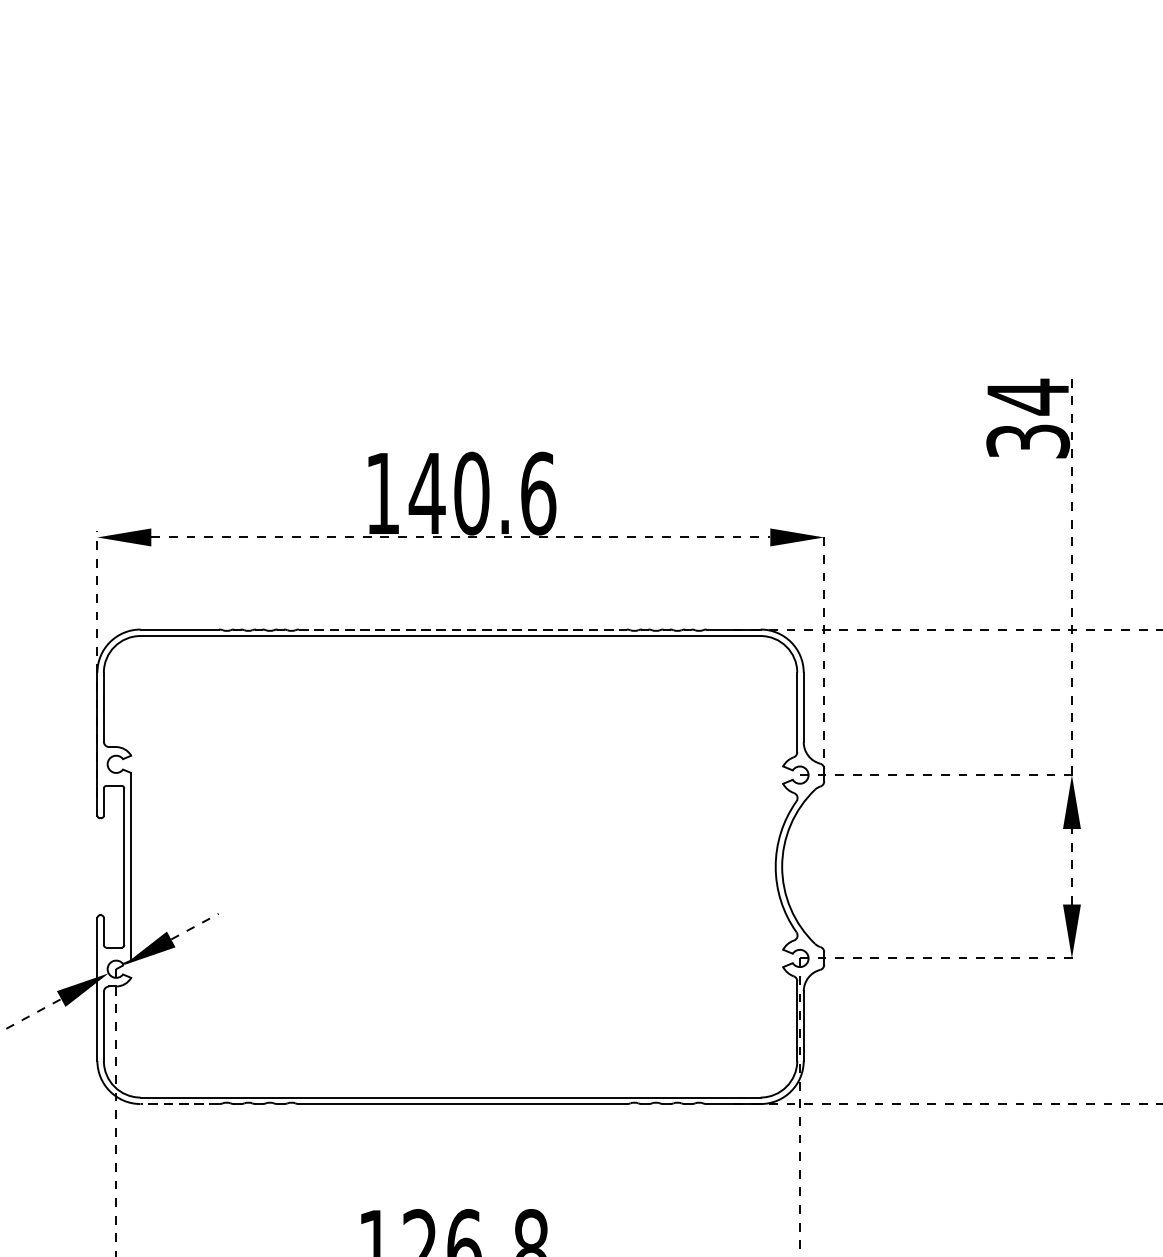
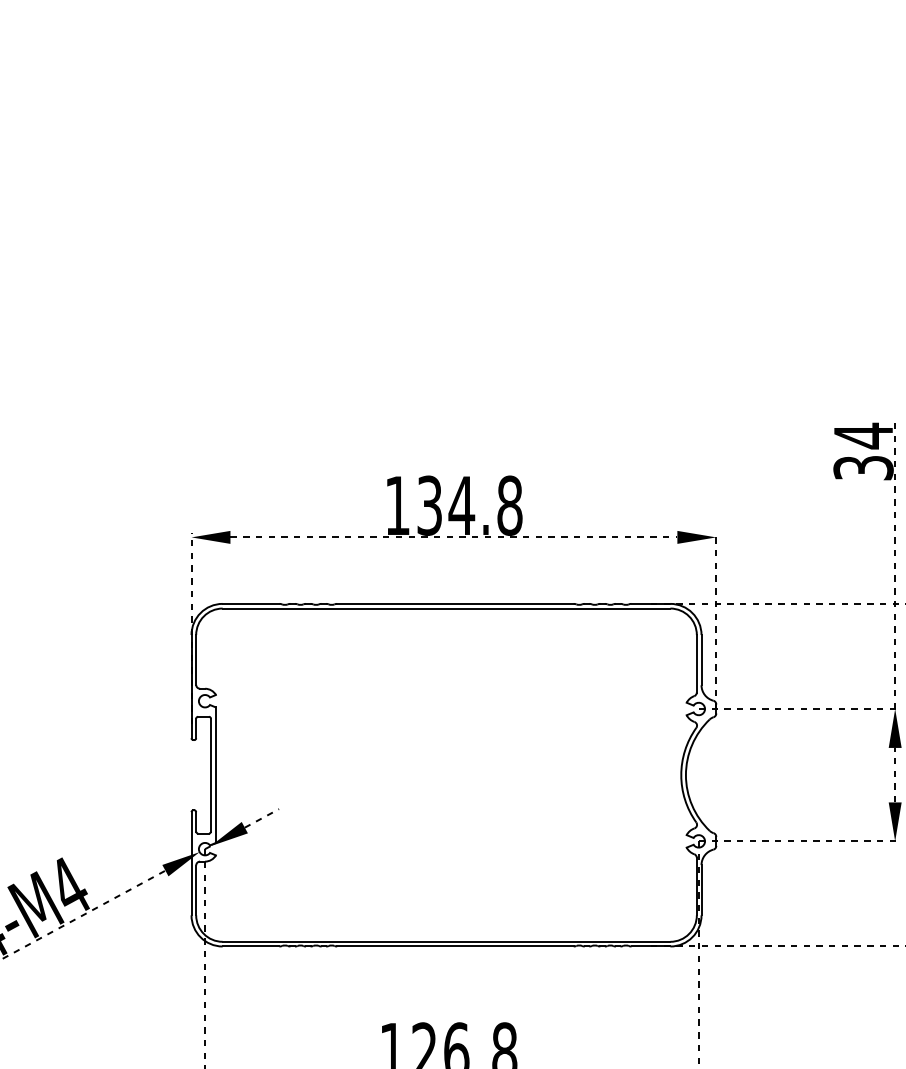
text: (482, 493) -> (469, 505), 140.6 -> 134.8
line: (462, 628) -> (455, 603), dashed -> solid
line: (179, 1104) -> (250, 946), dashed -> solid

